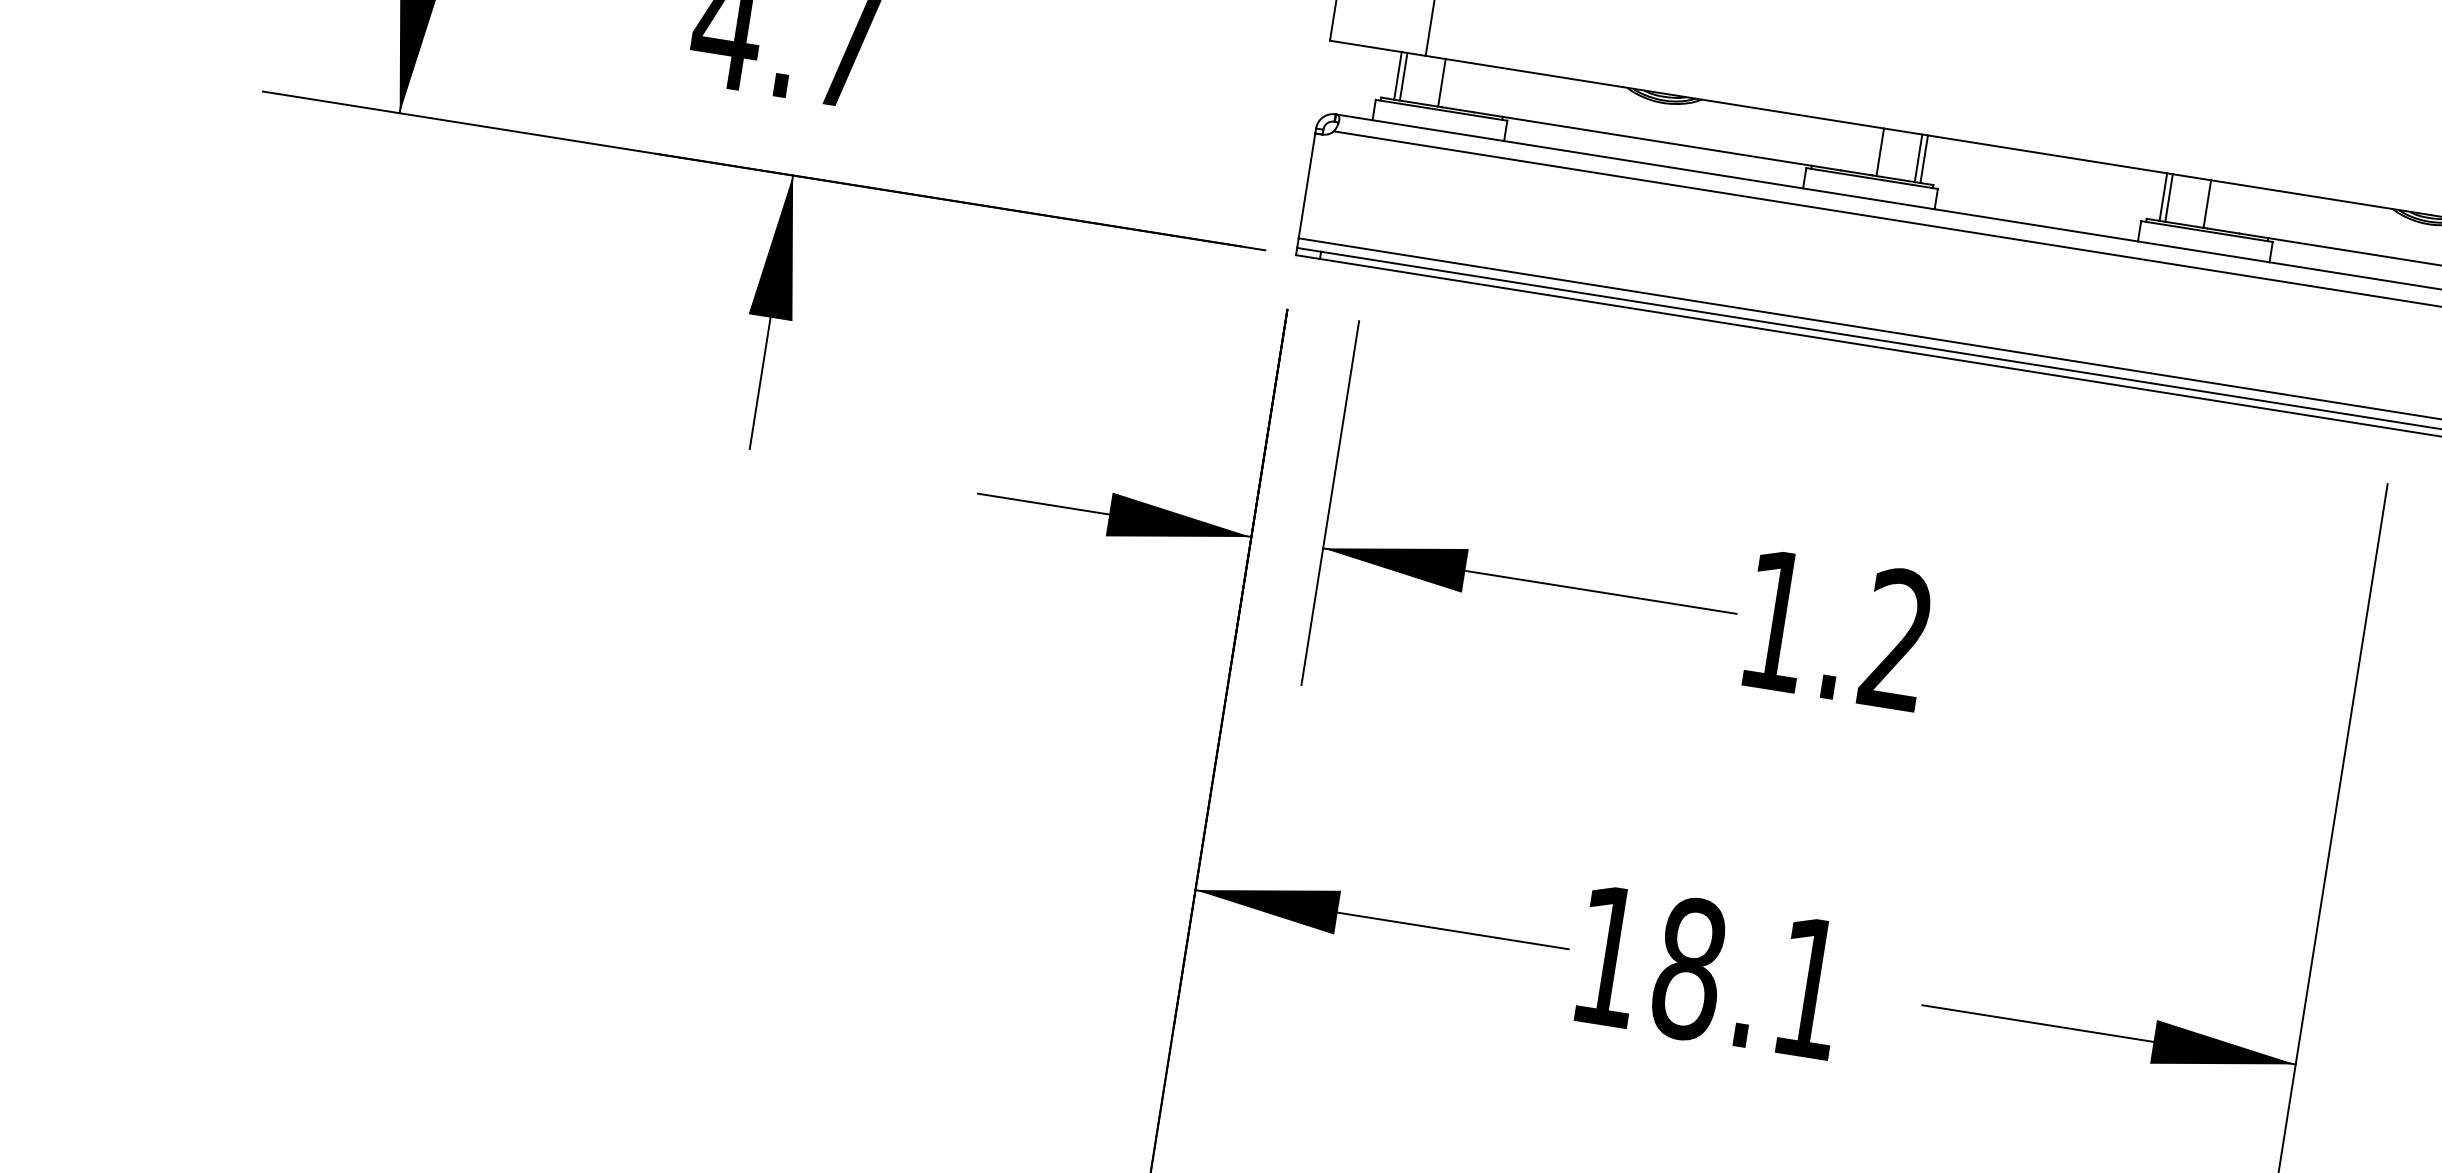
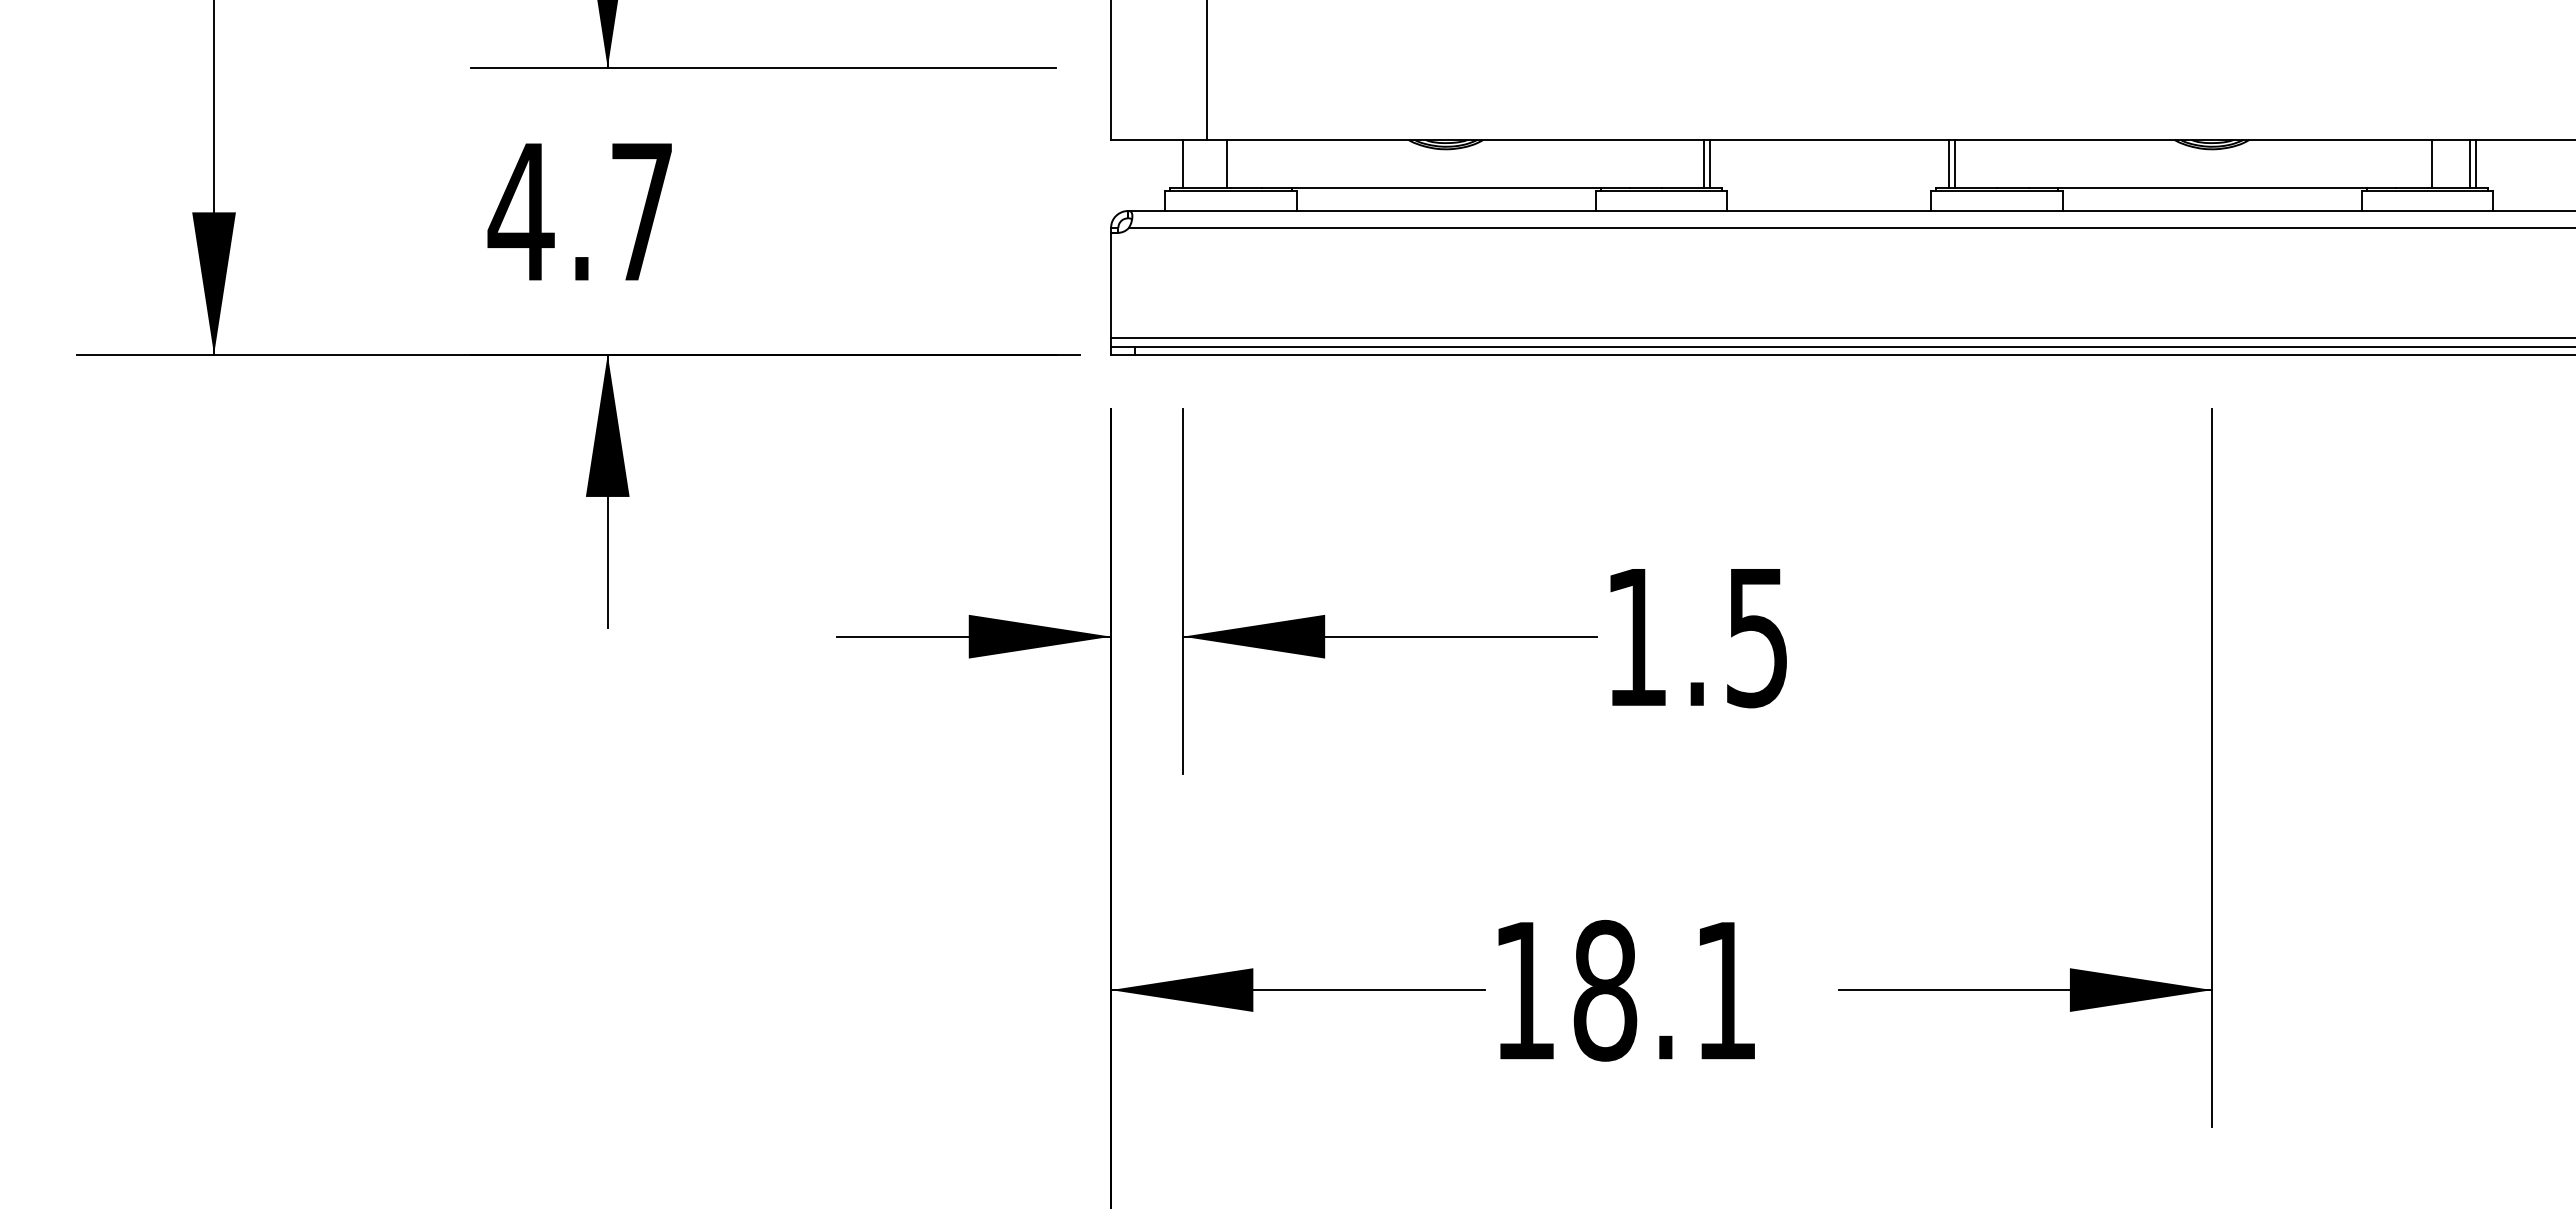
line: (1403, 76) -> (1188, 163), removed
line: (1880, 151) -> (1665, 163), removed
line: (2207, 203) -> (1992, 163), removed
text: (1896, 639) -> (1756, 637), 1.2 -> 1.5

